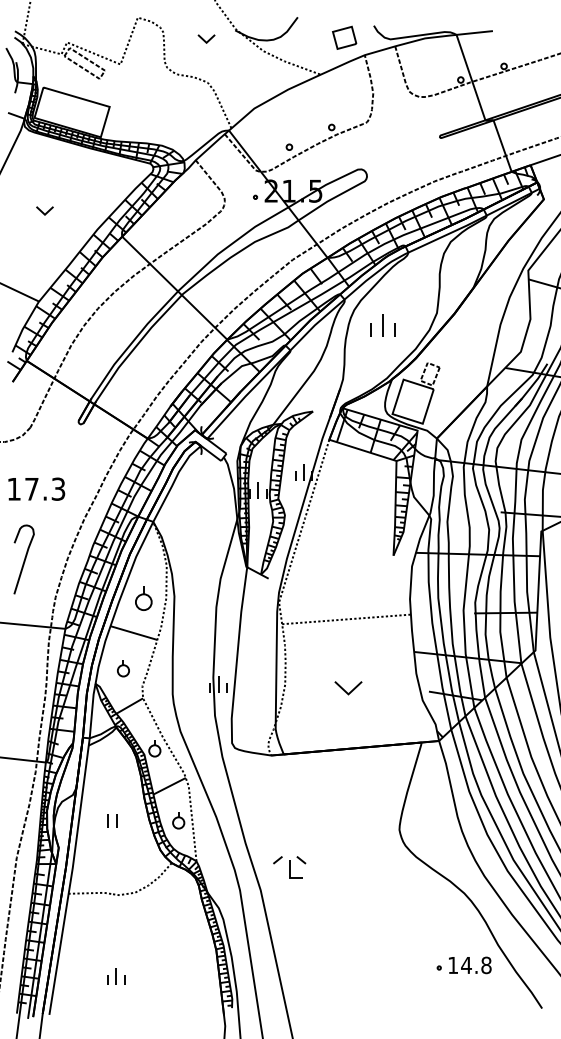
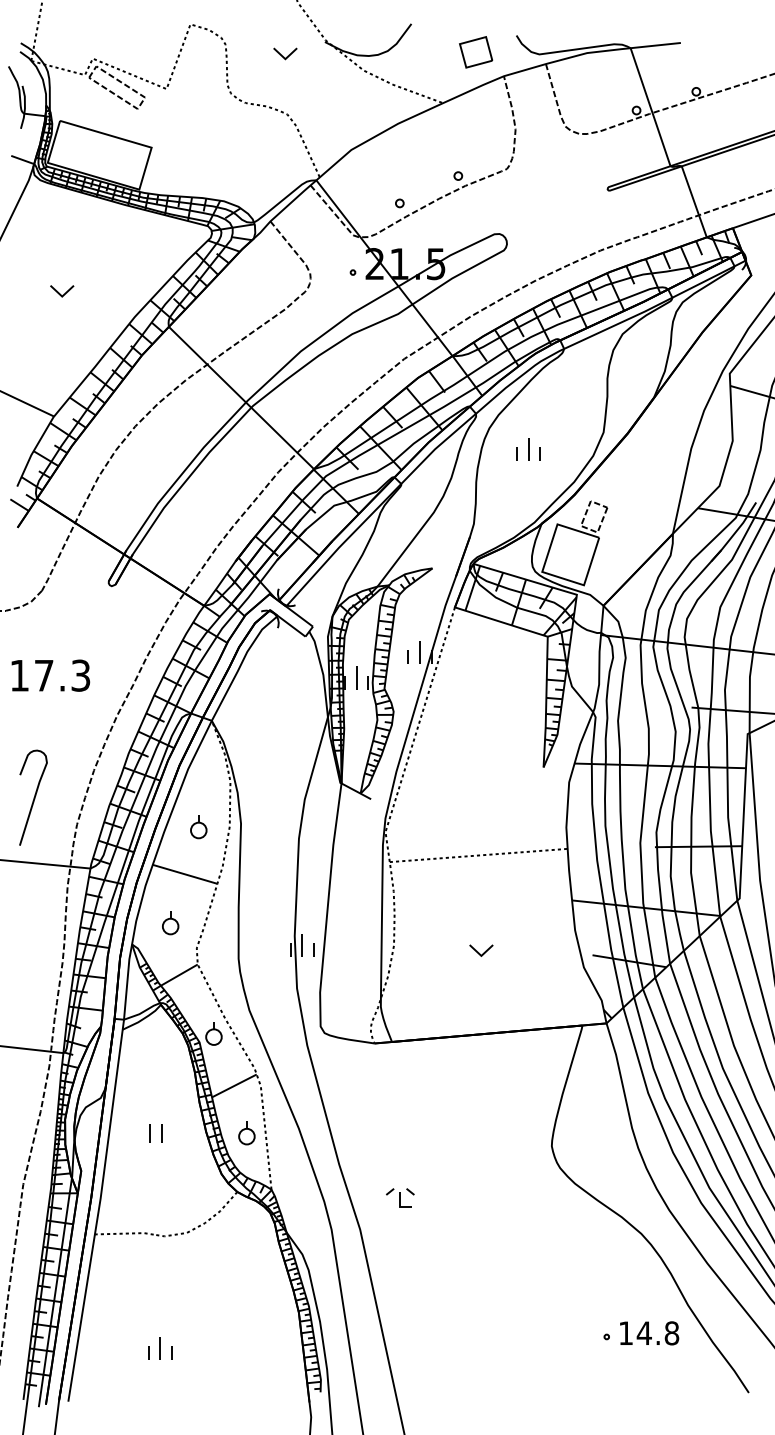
part: (382, 325) -> (528, 449), size x0.71
curve: (24, 559) -> (33, 797), moved
part: (143, 598) -> (198, 826), size x0.71
part: (348, 688) -> (481, 950), size x0.62
part: (289, 867) -> (399, 1198), size x0.62

